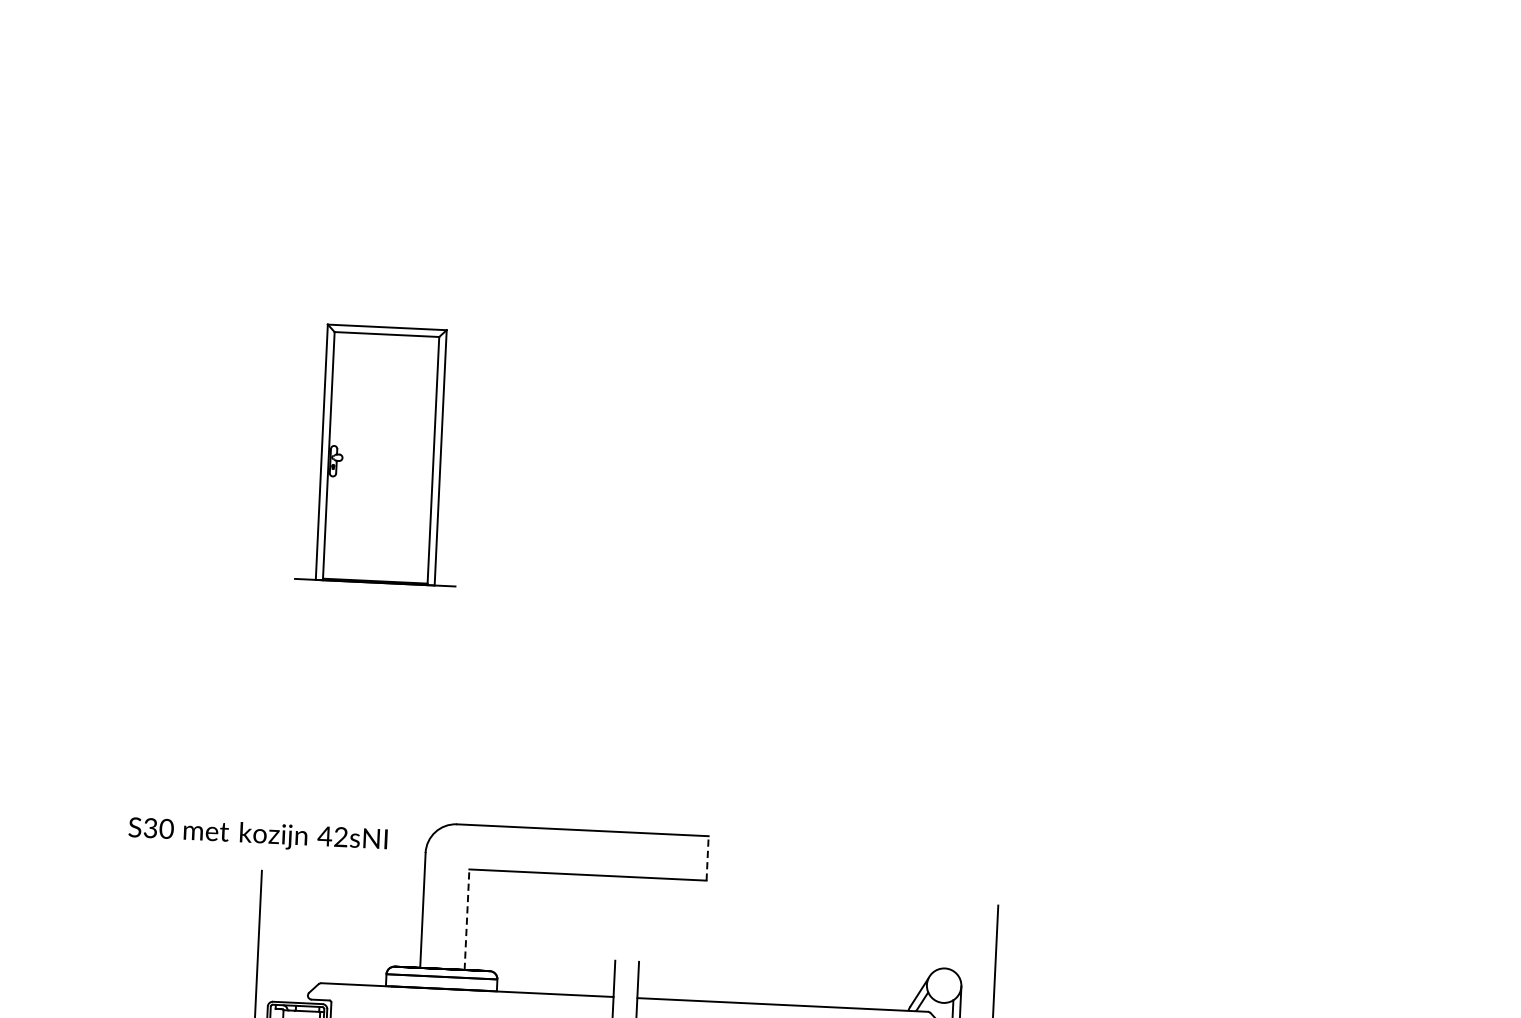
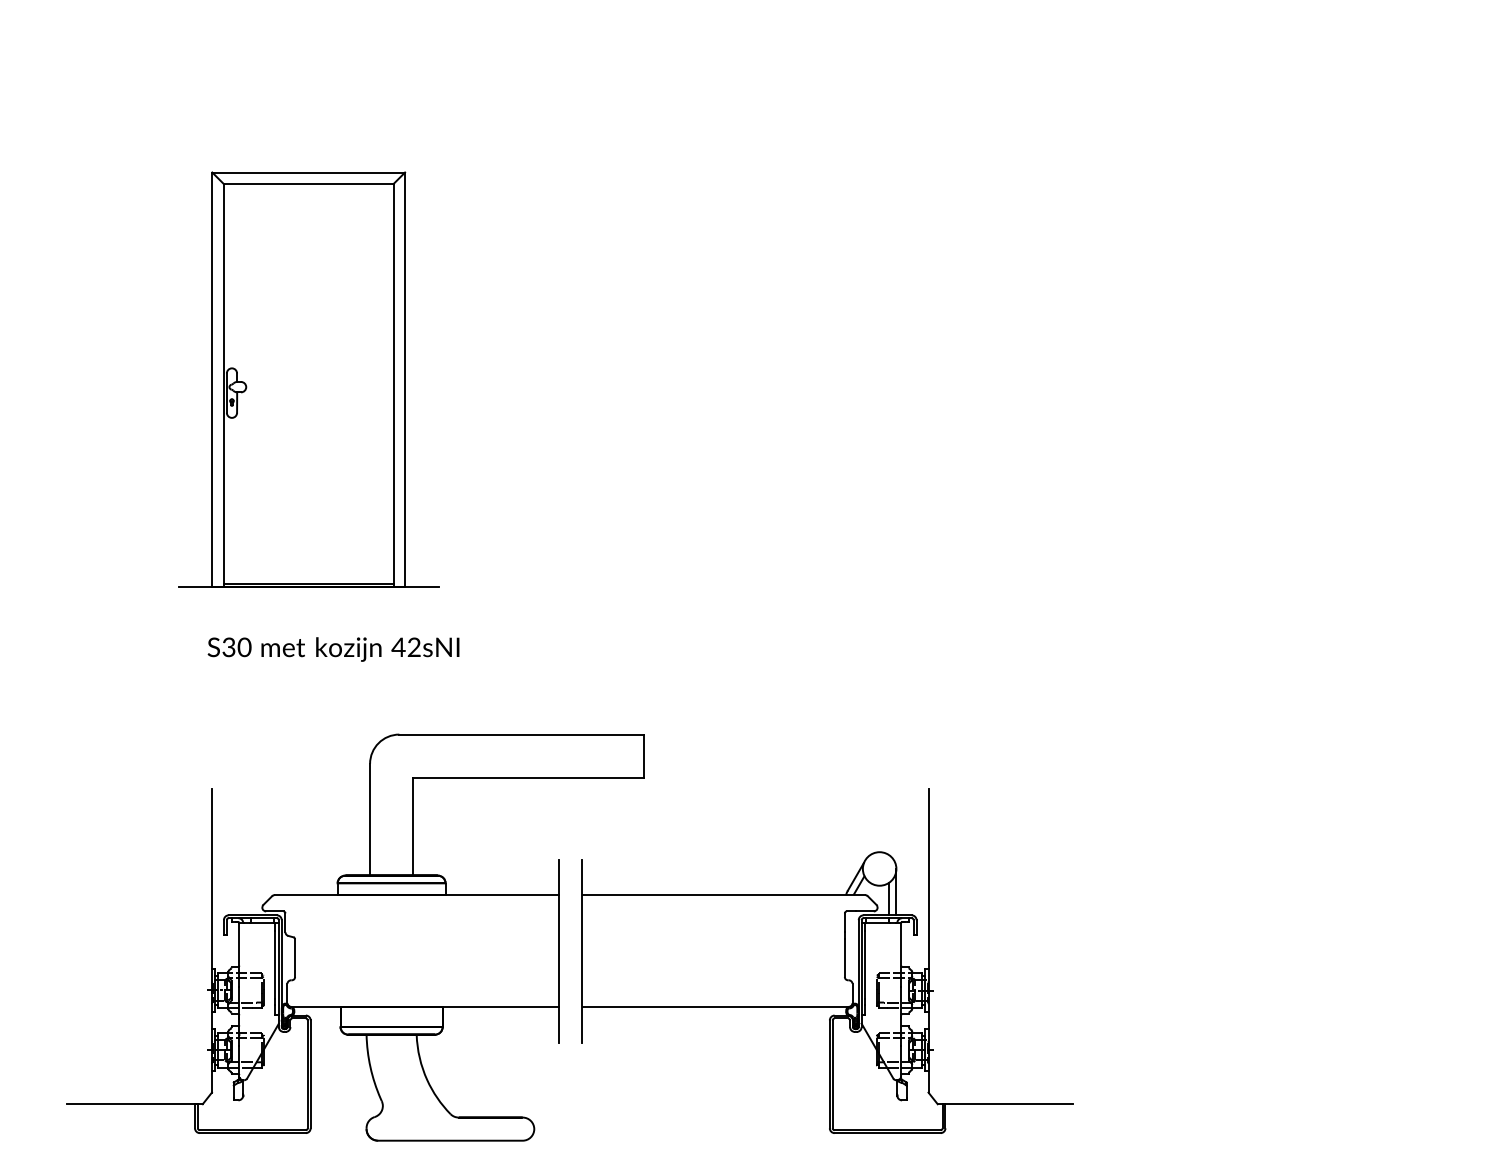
part: (380, 455) -> (308, 379), size x1.67
text: (257, 835) -> (333, 649), moved
line: (707, 858) -> (644, 756), dashed -> solid
line: (467, 919) -> (413, 826), dashed -> solid

